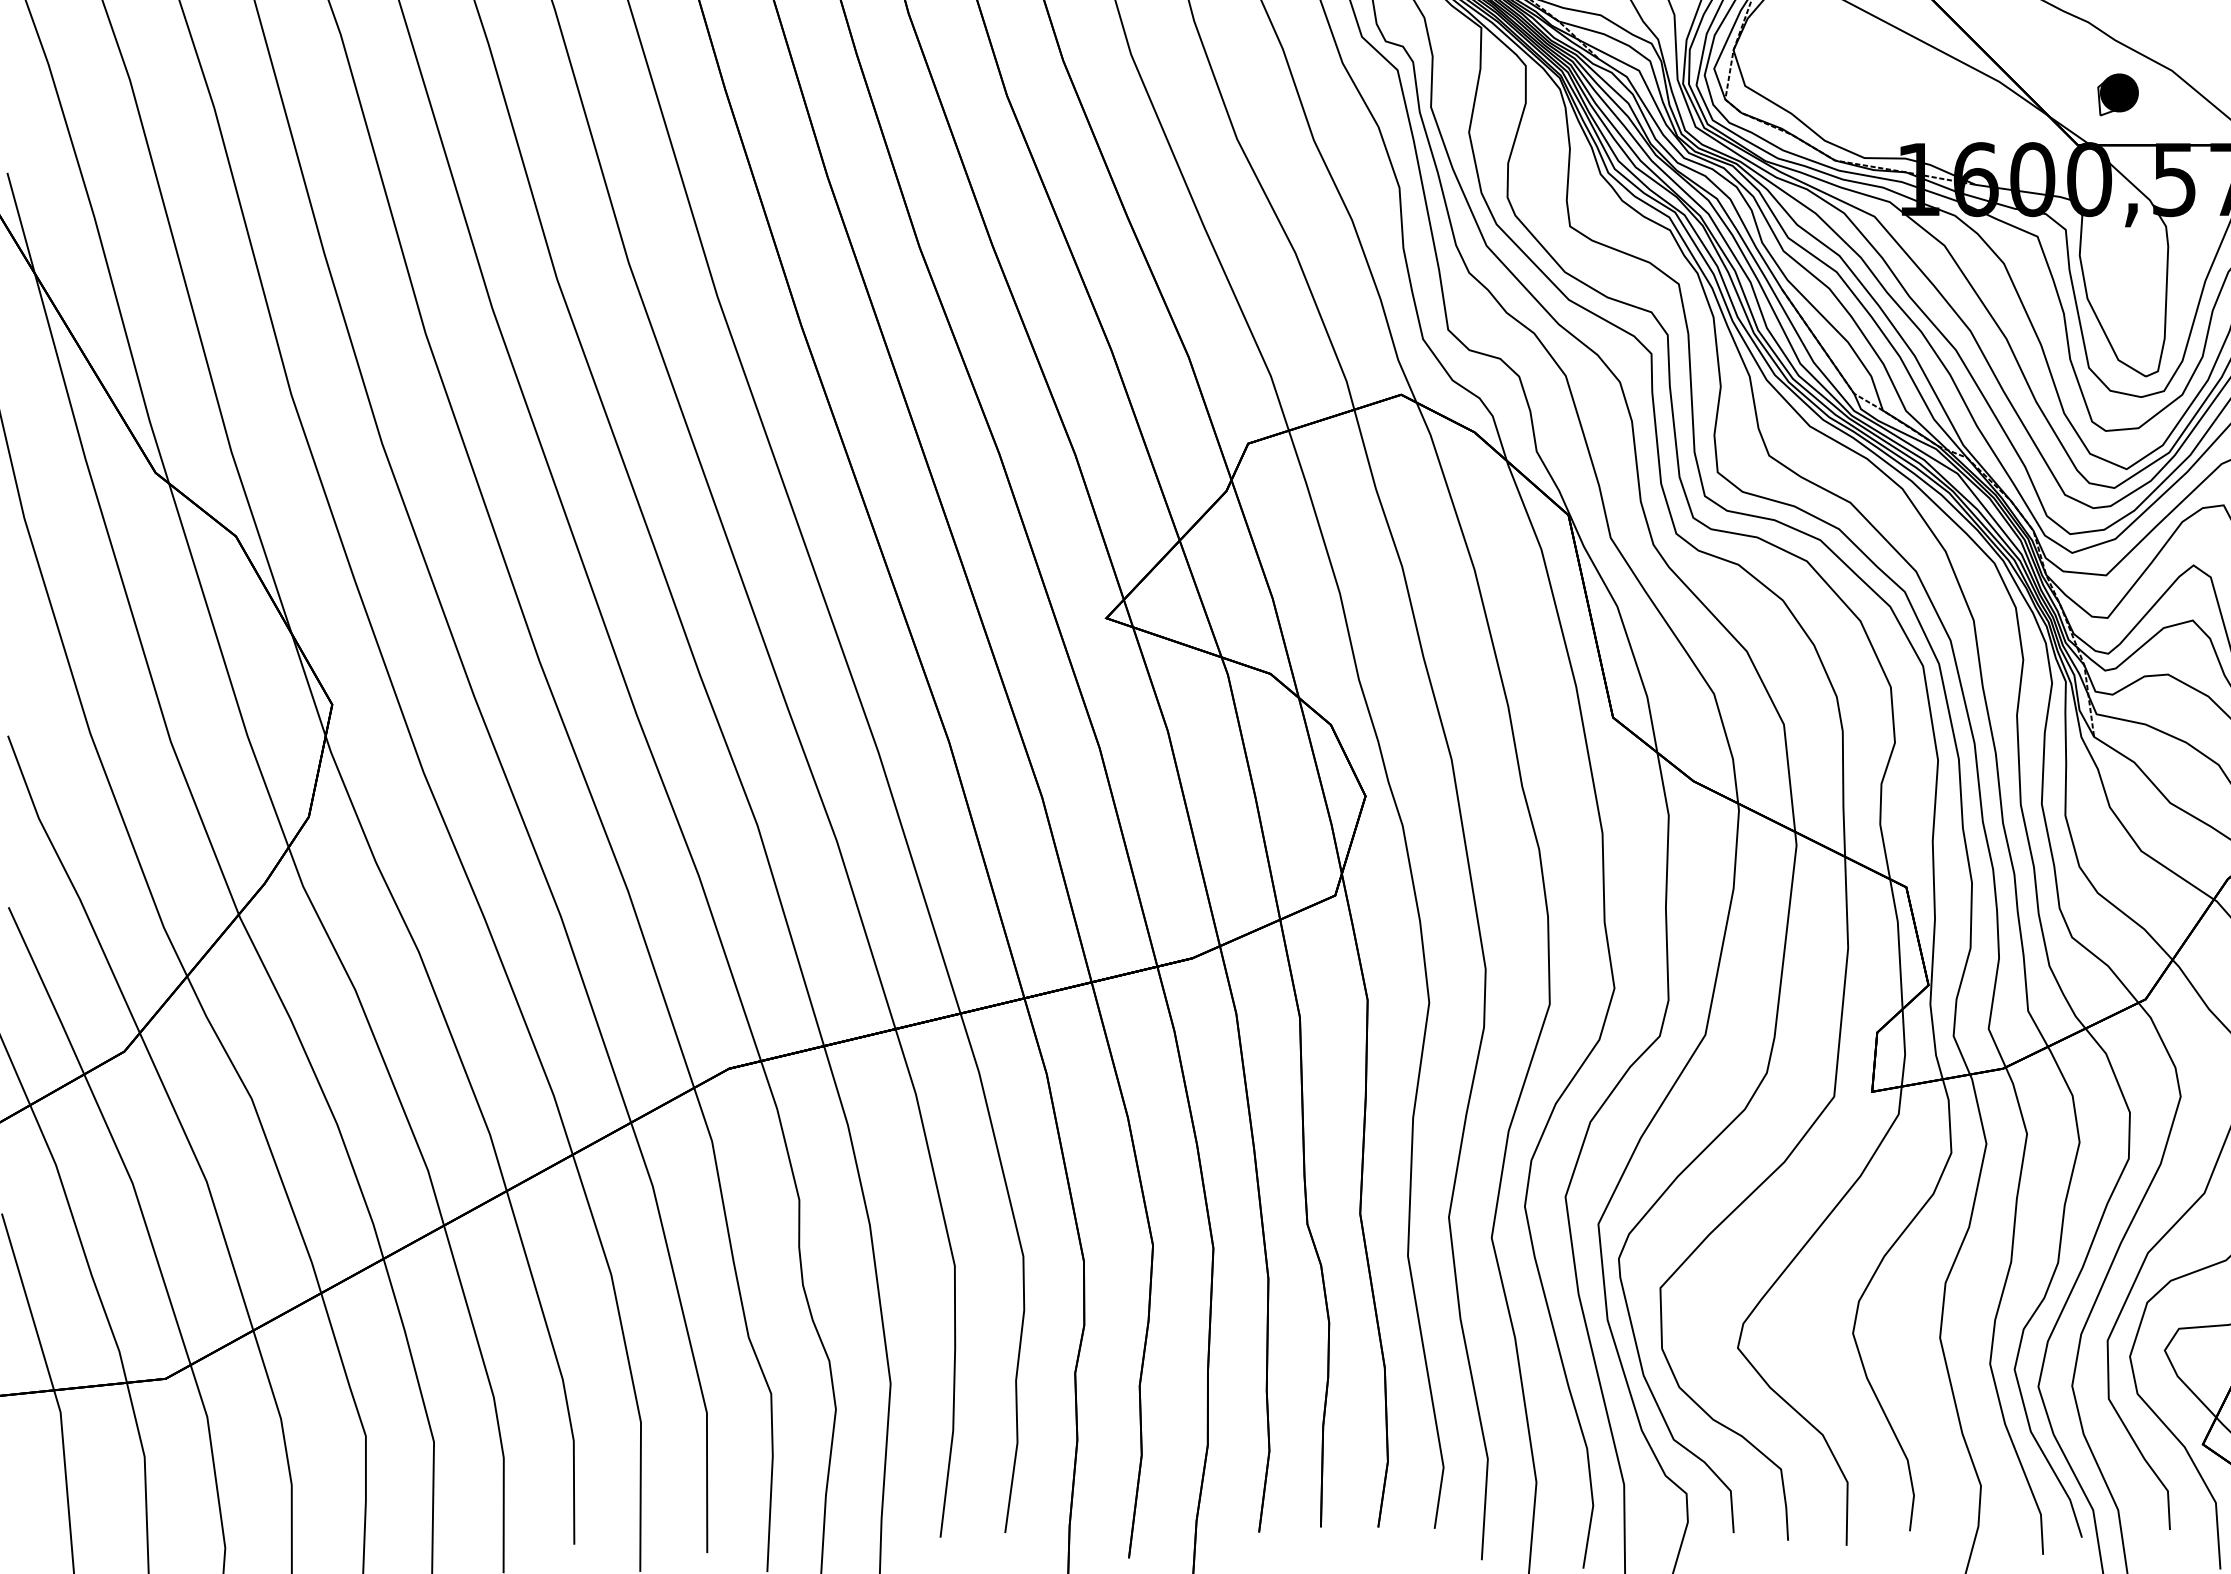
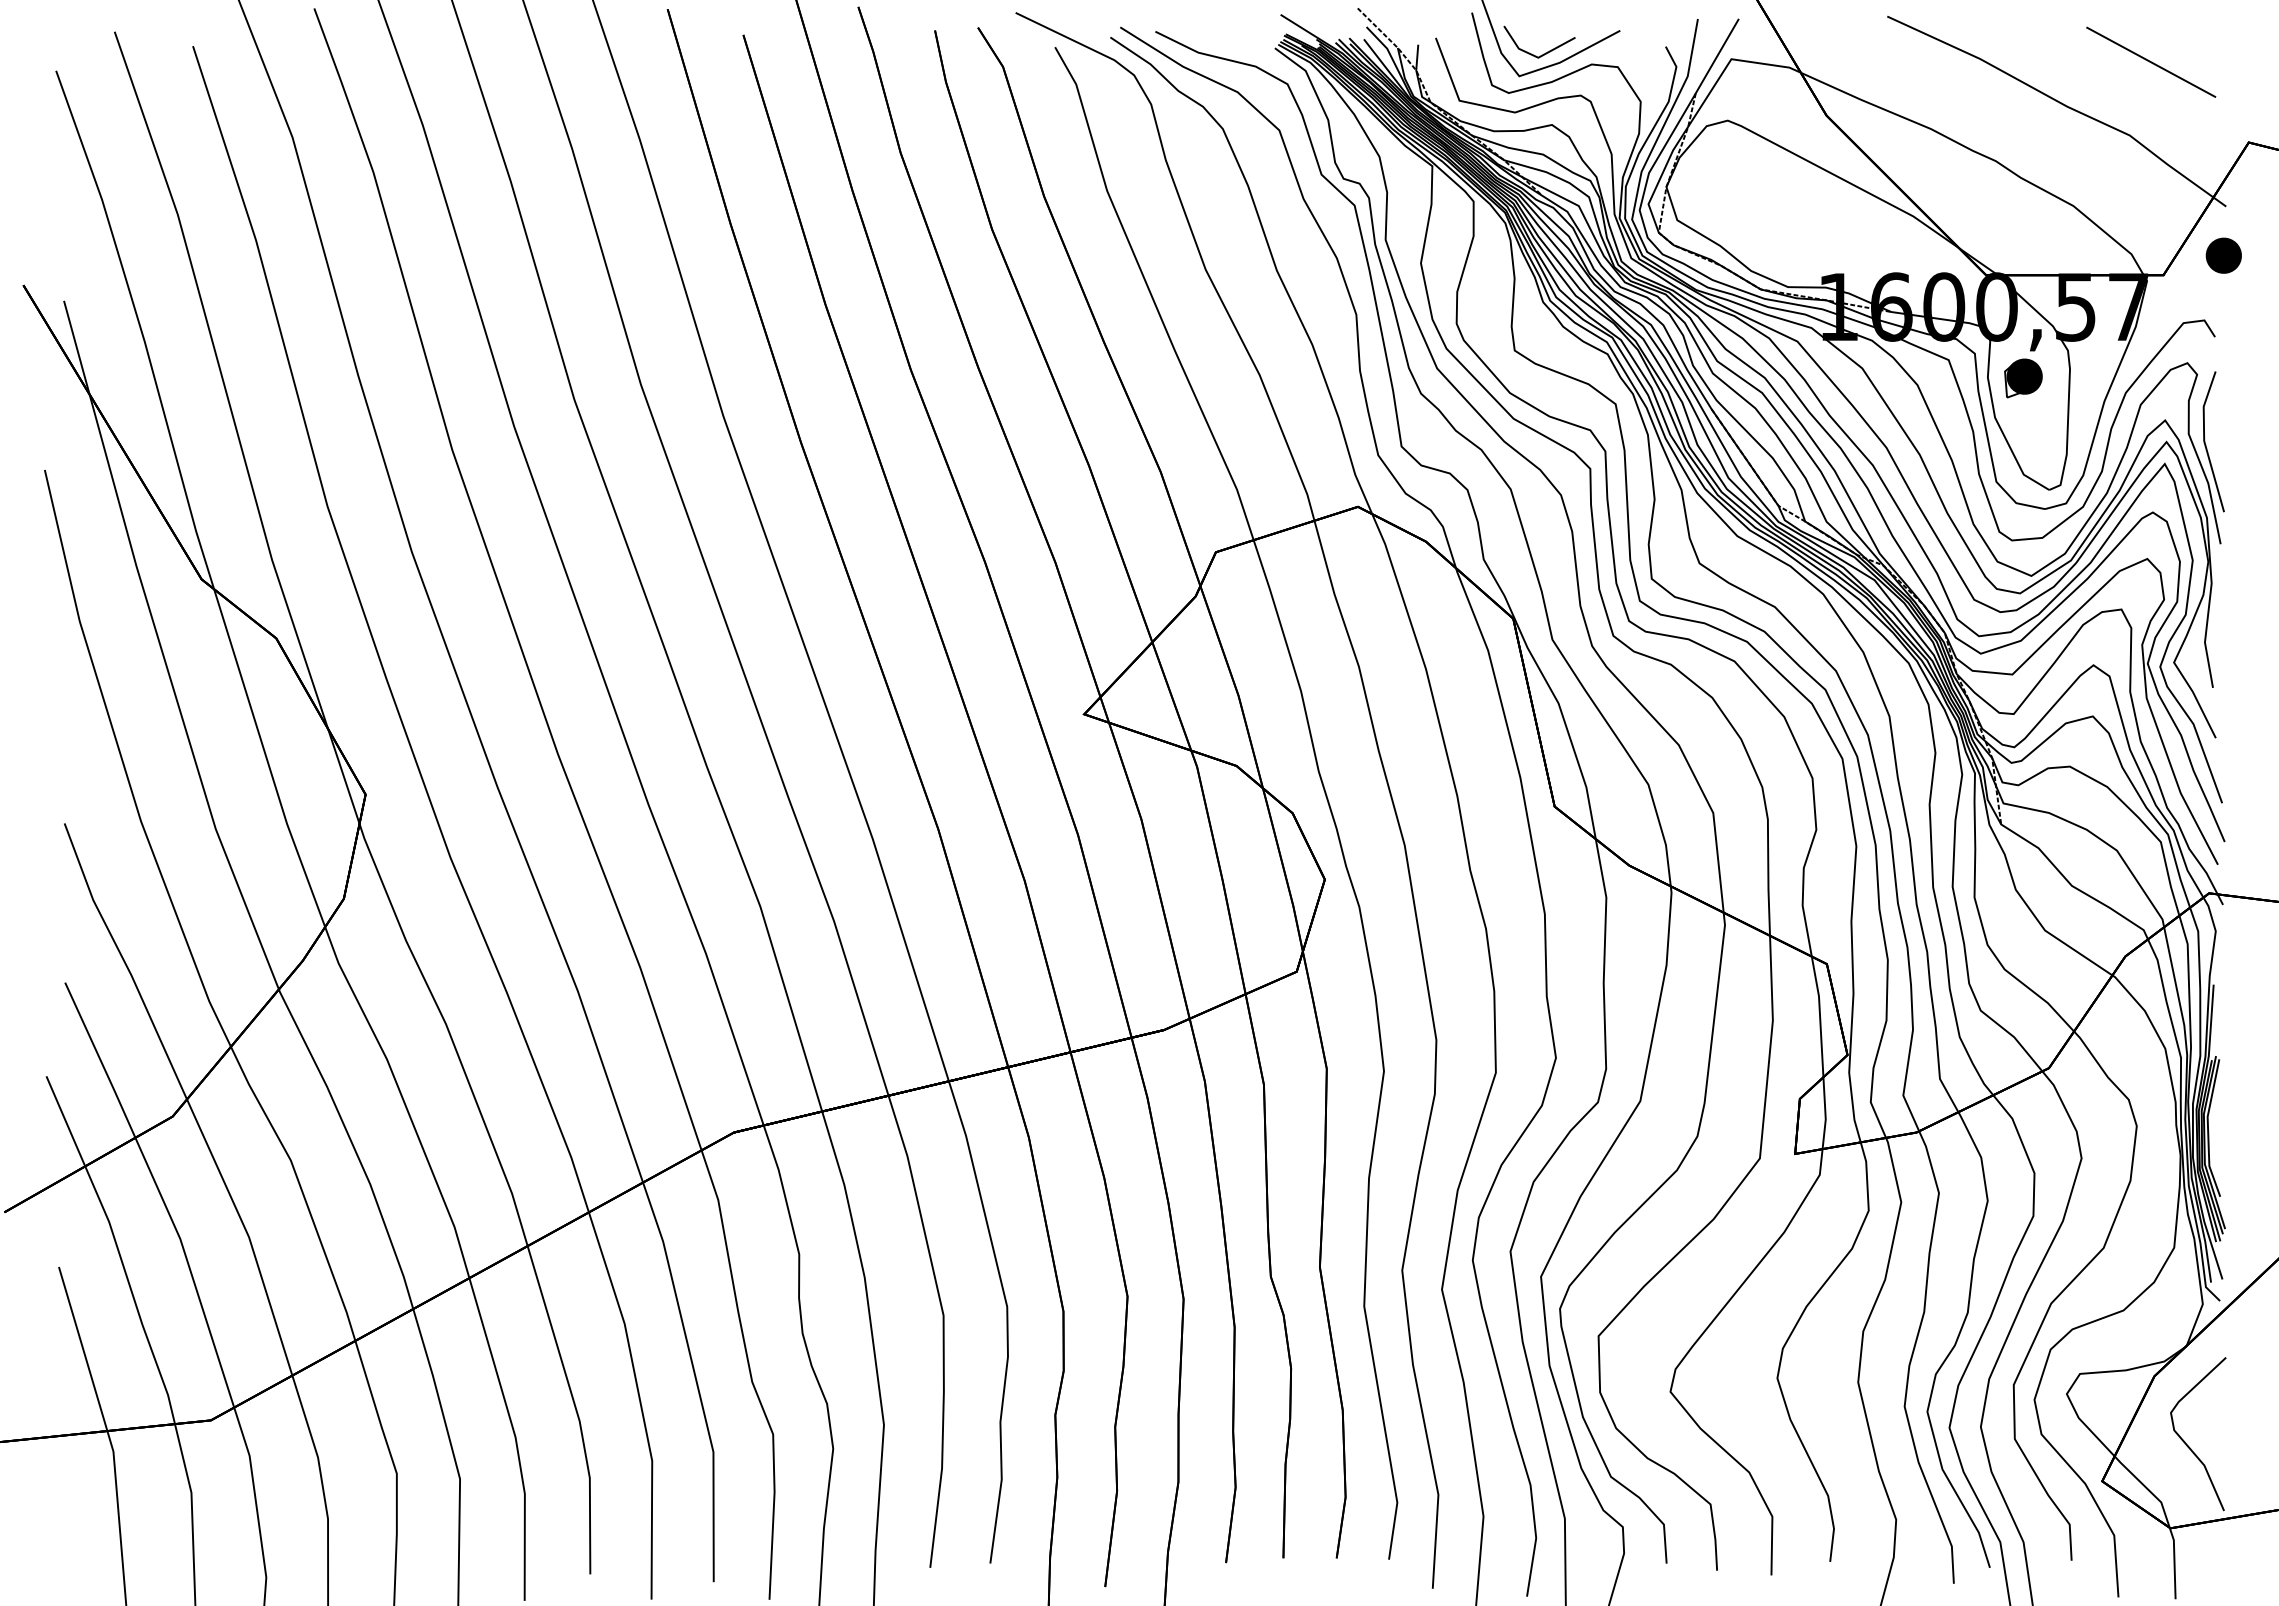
part: (2118, 94) -> (2023, 378), moved

